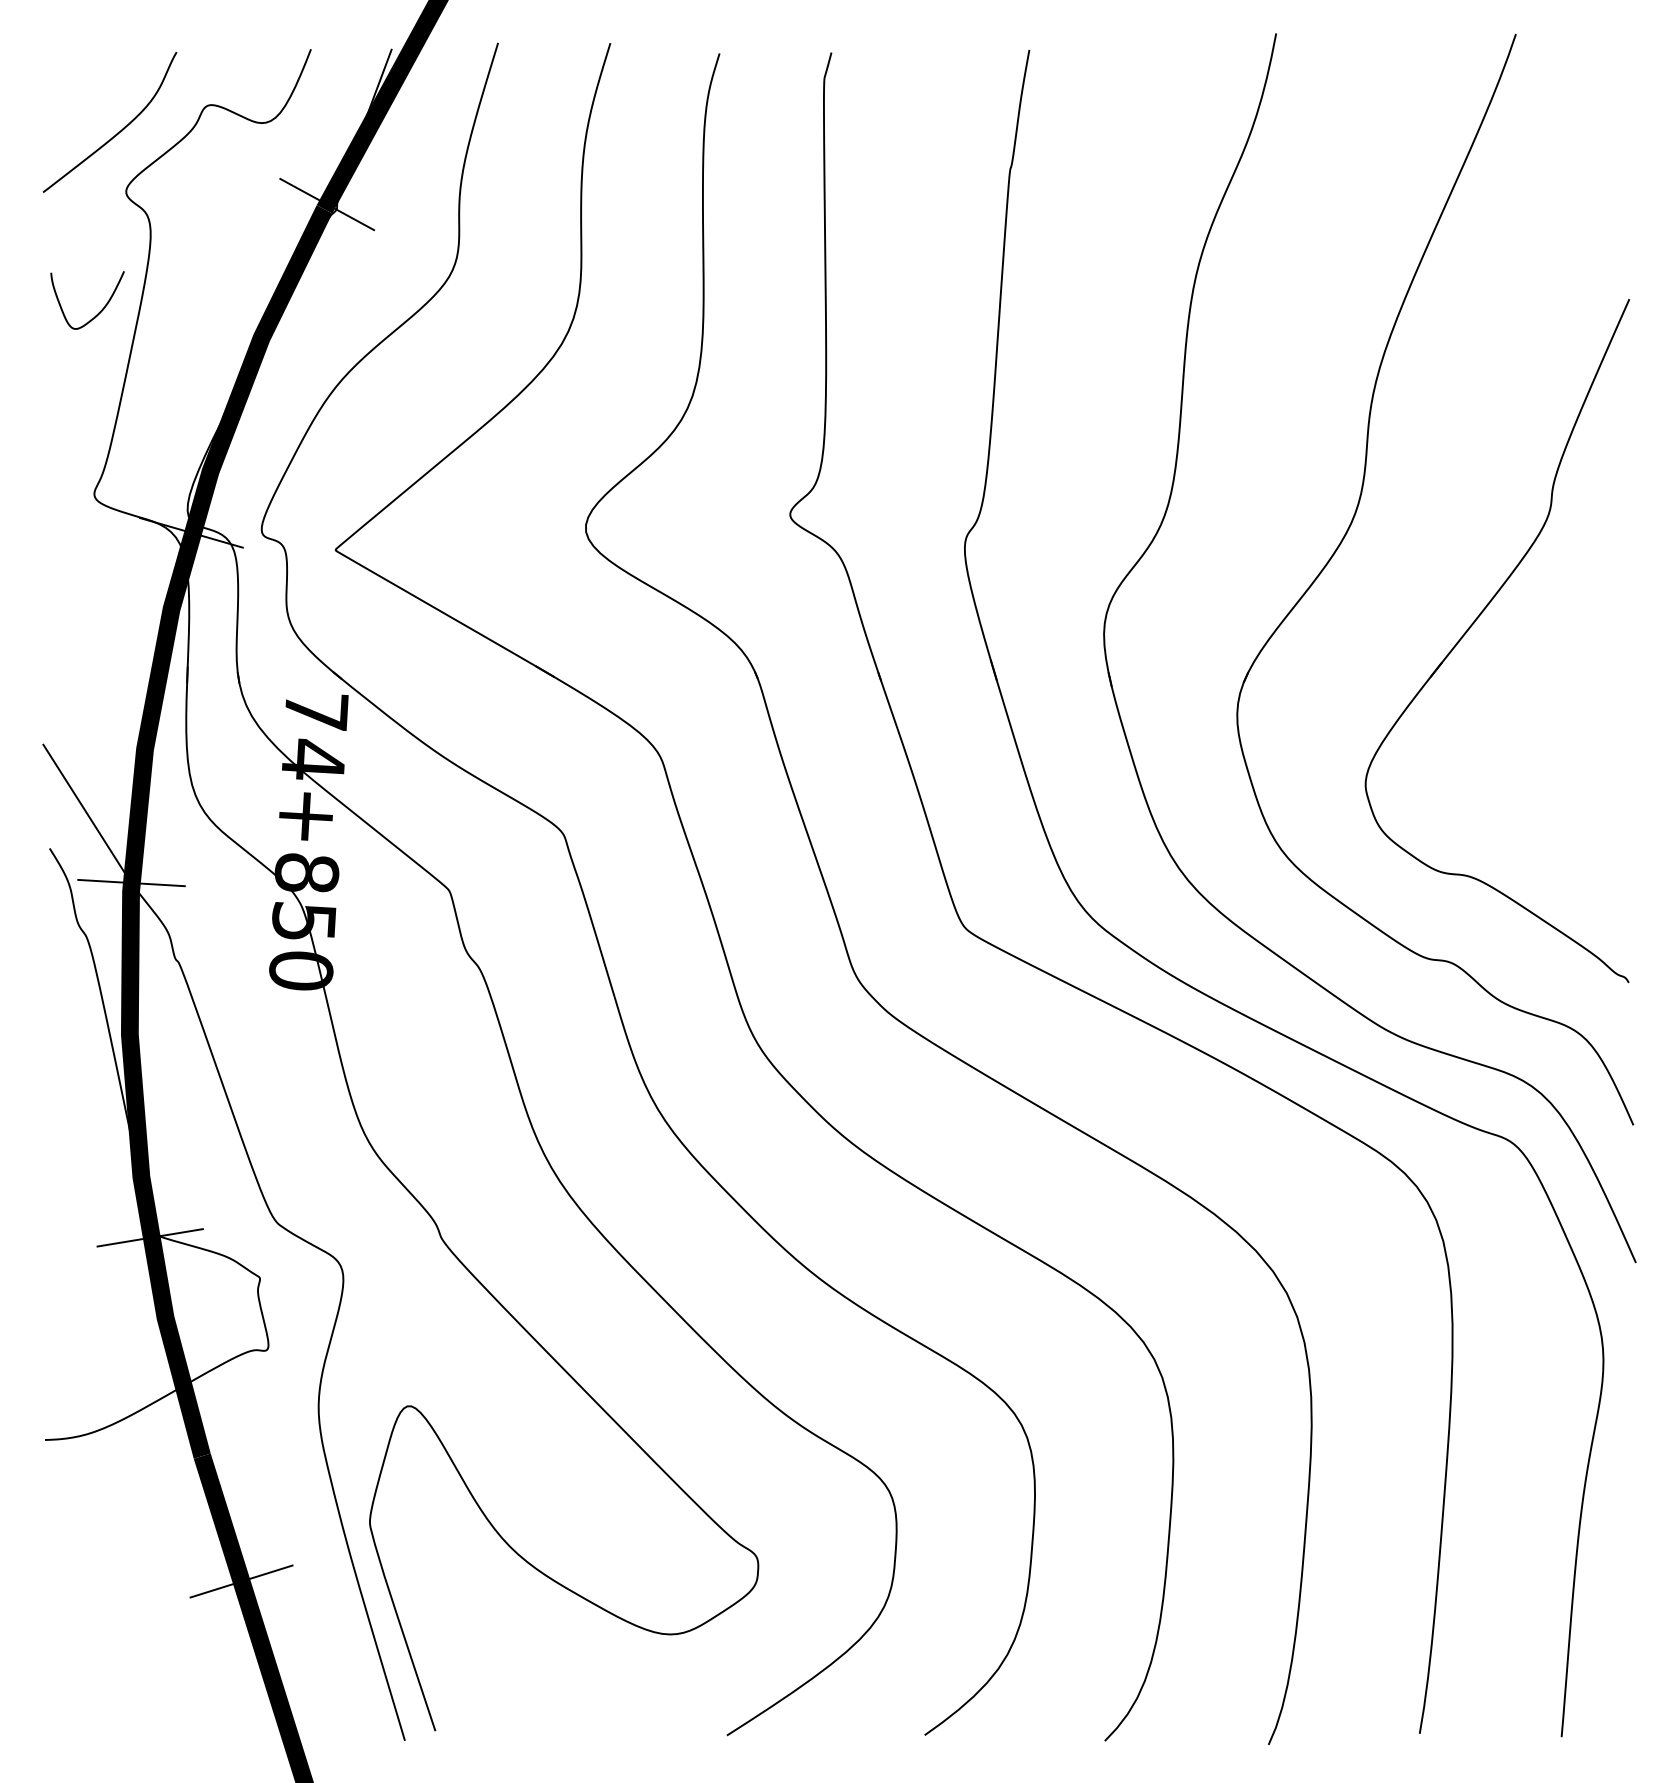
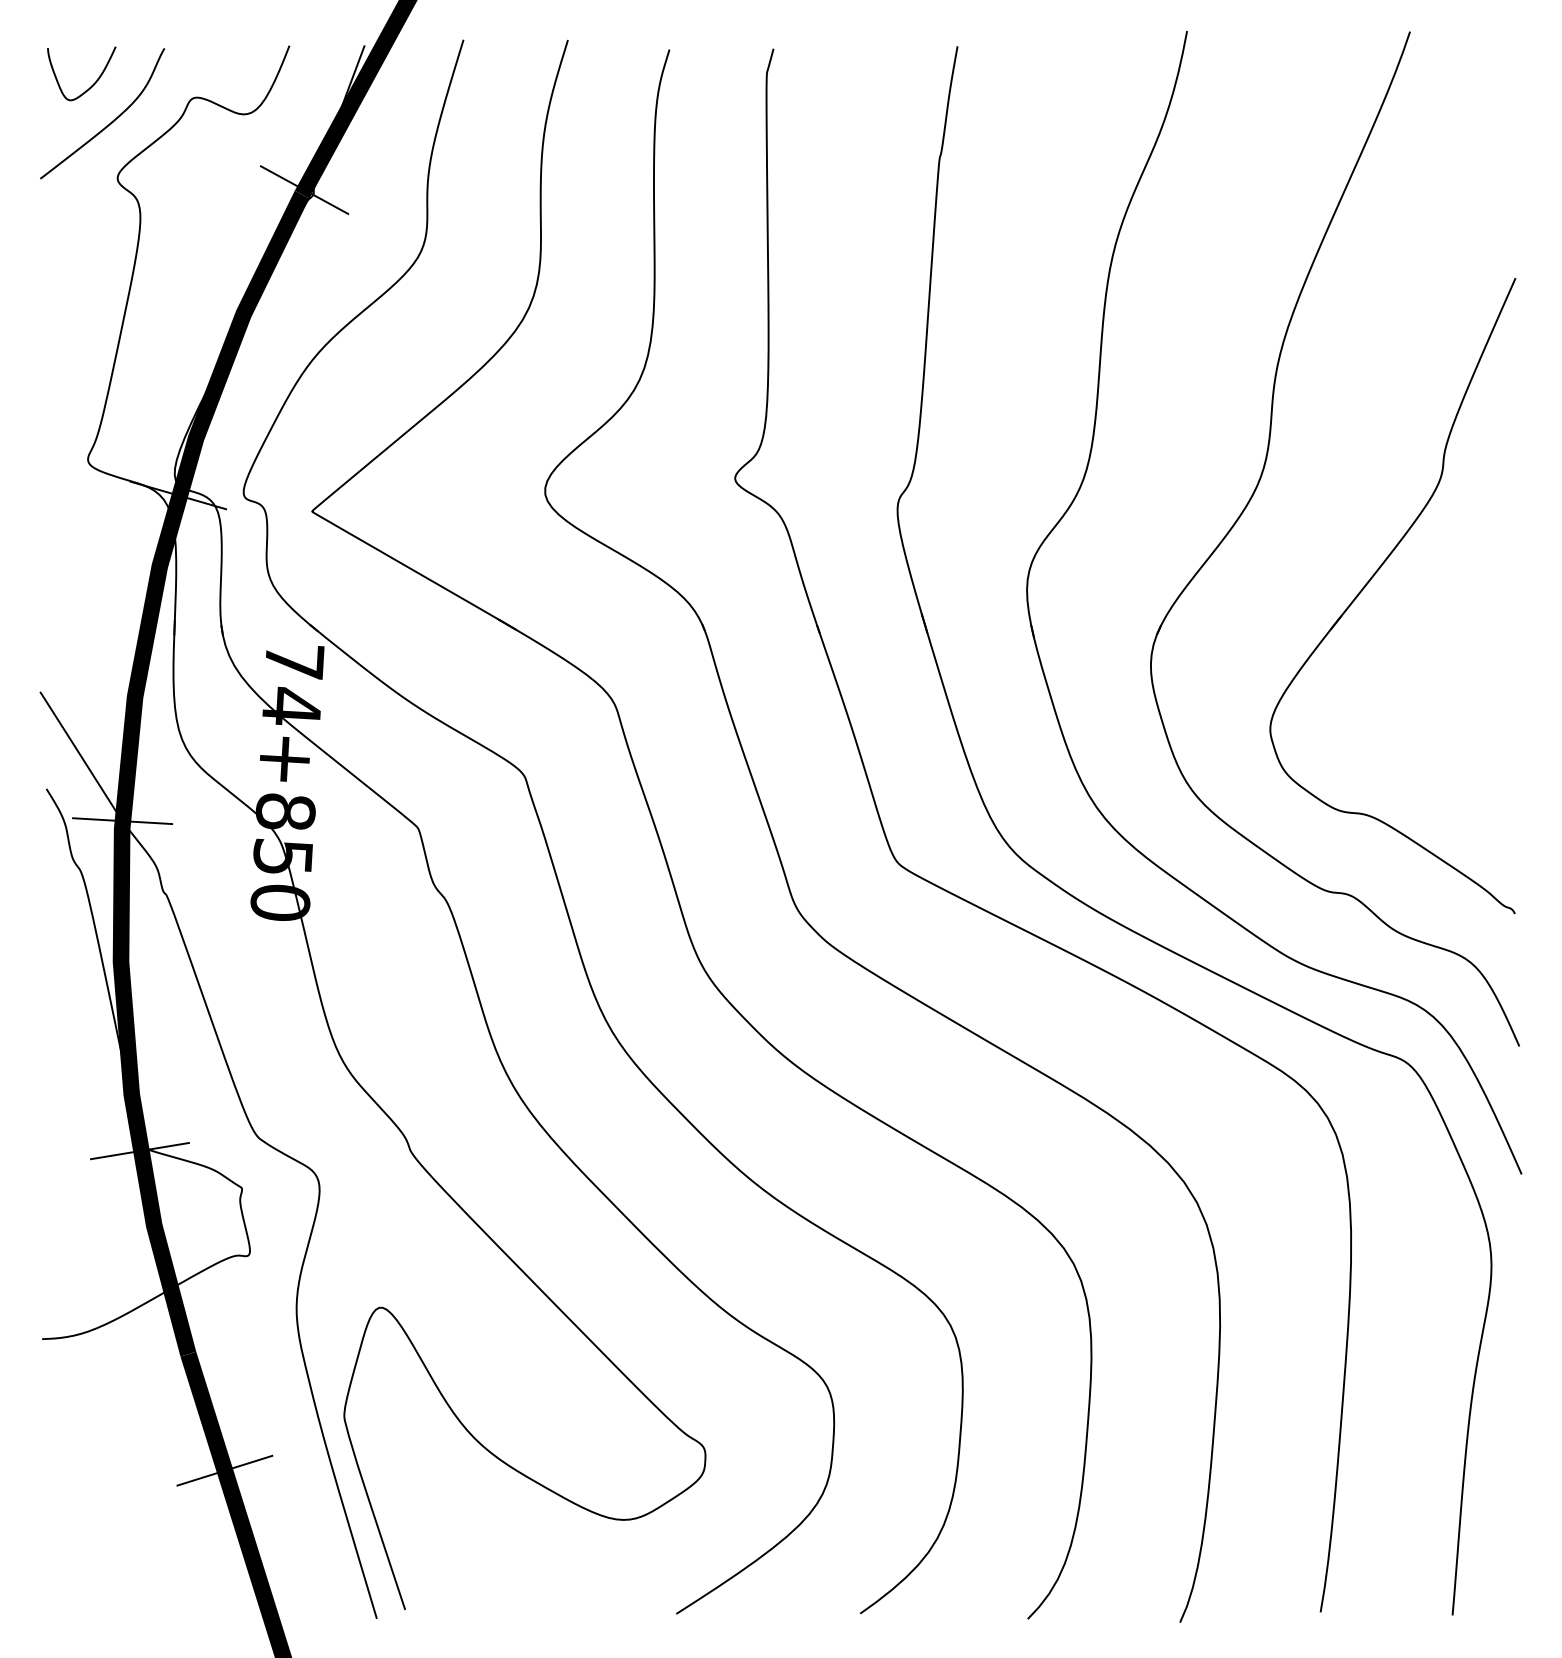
curve: (99, 311) -> (92, 84), moved

